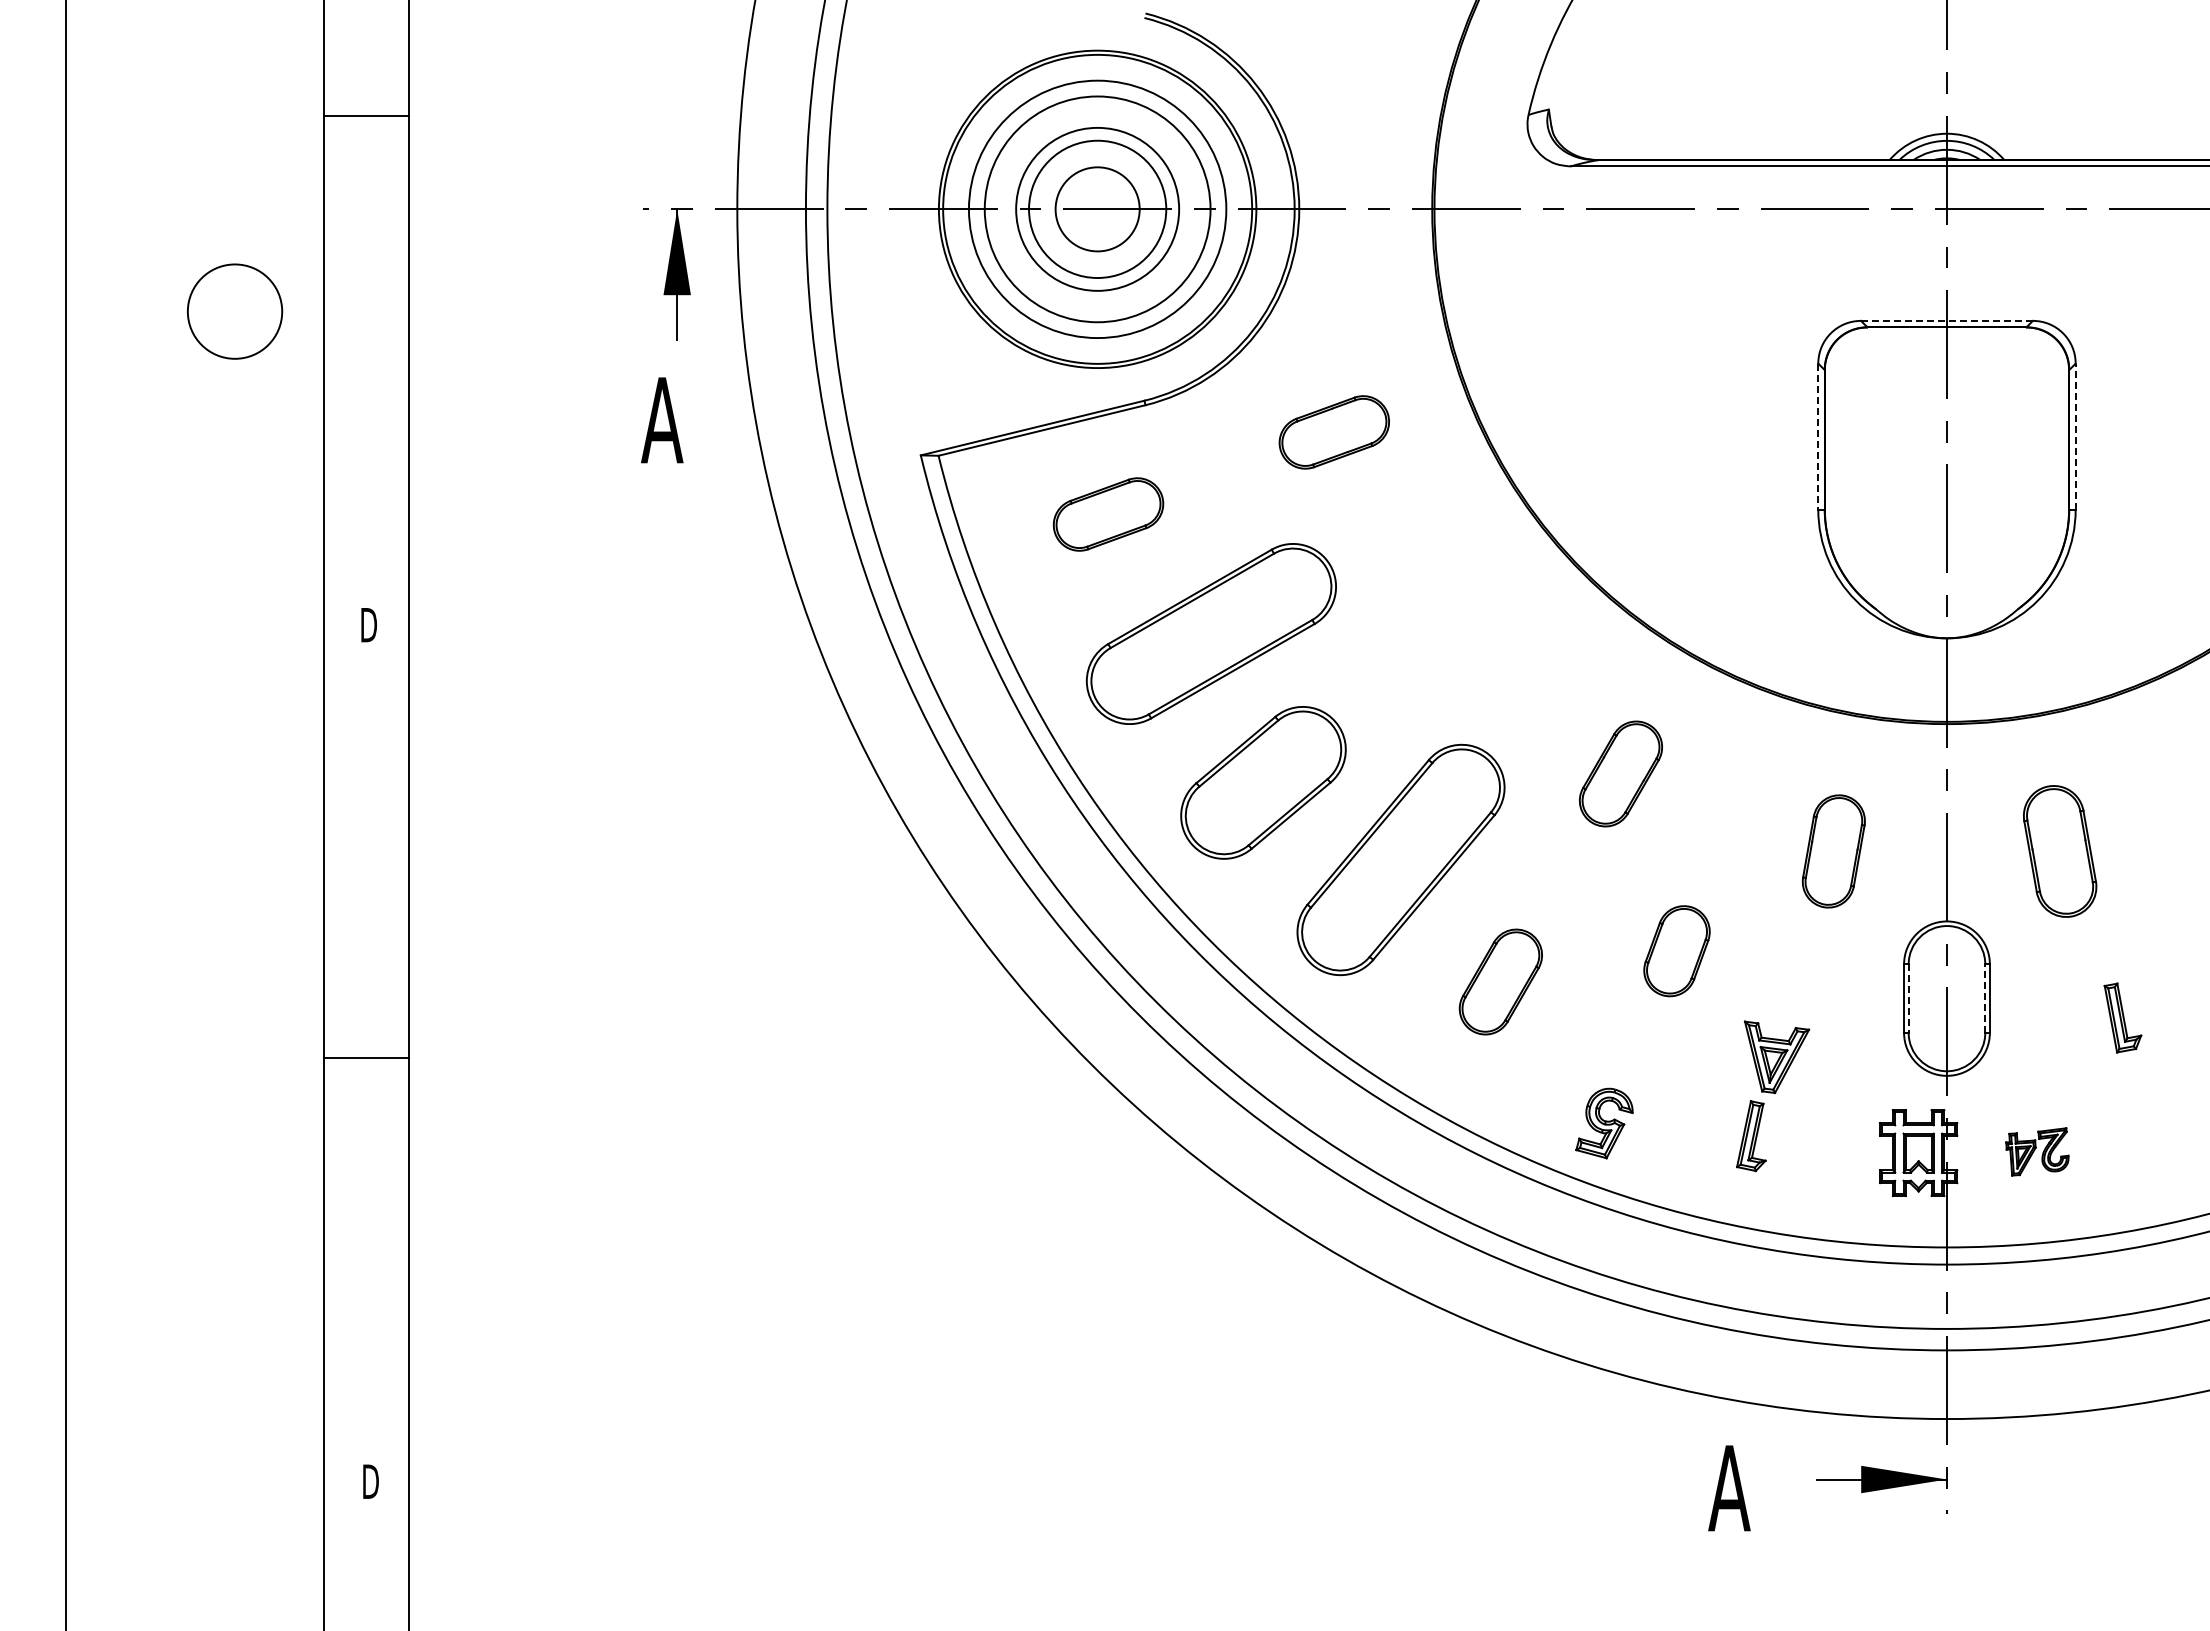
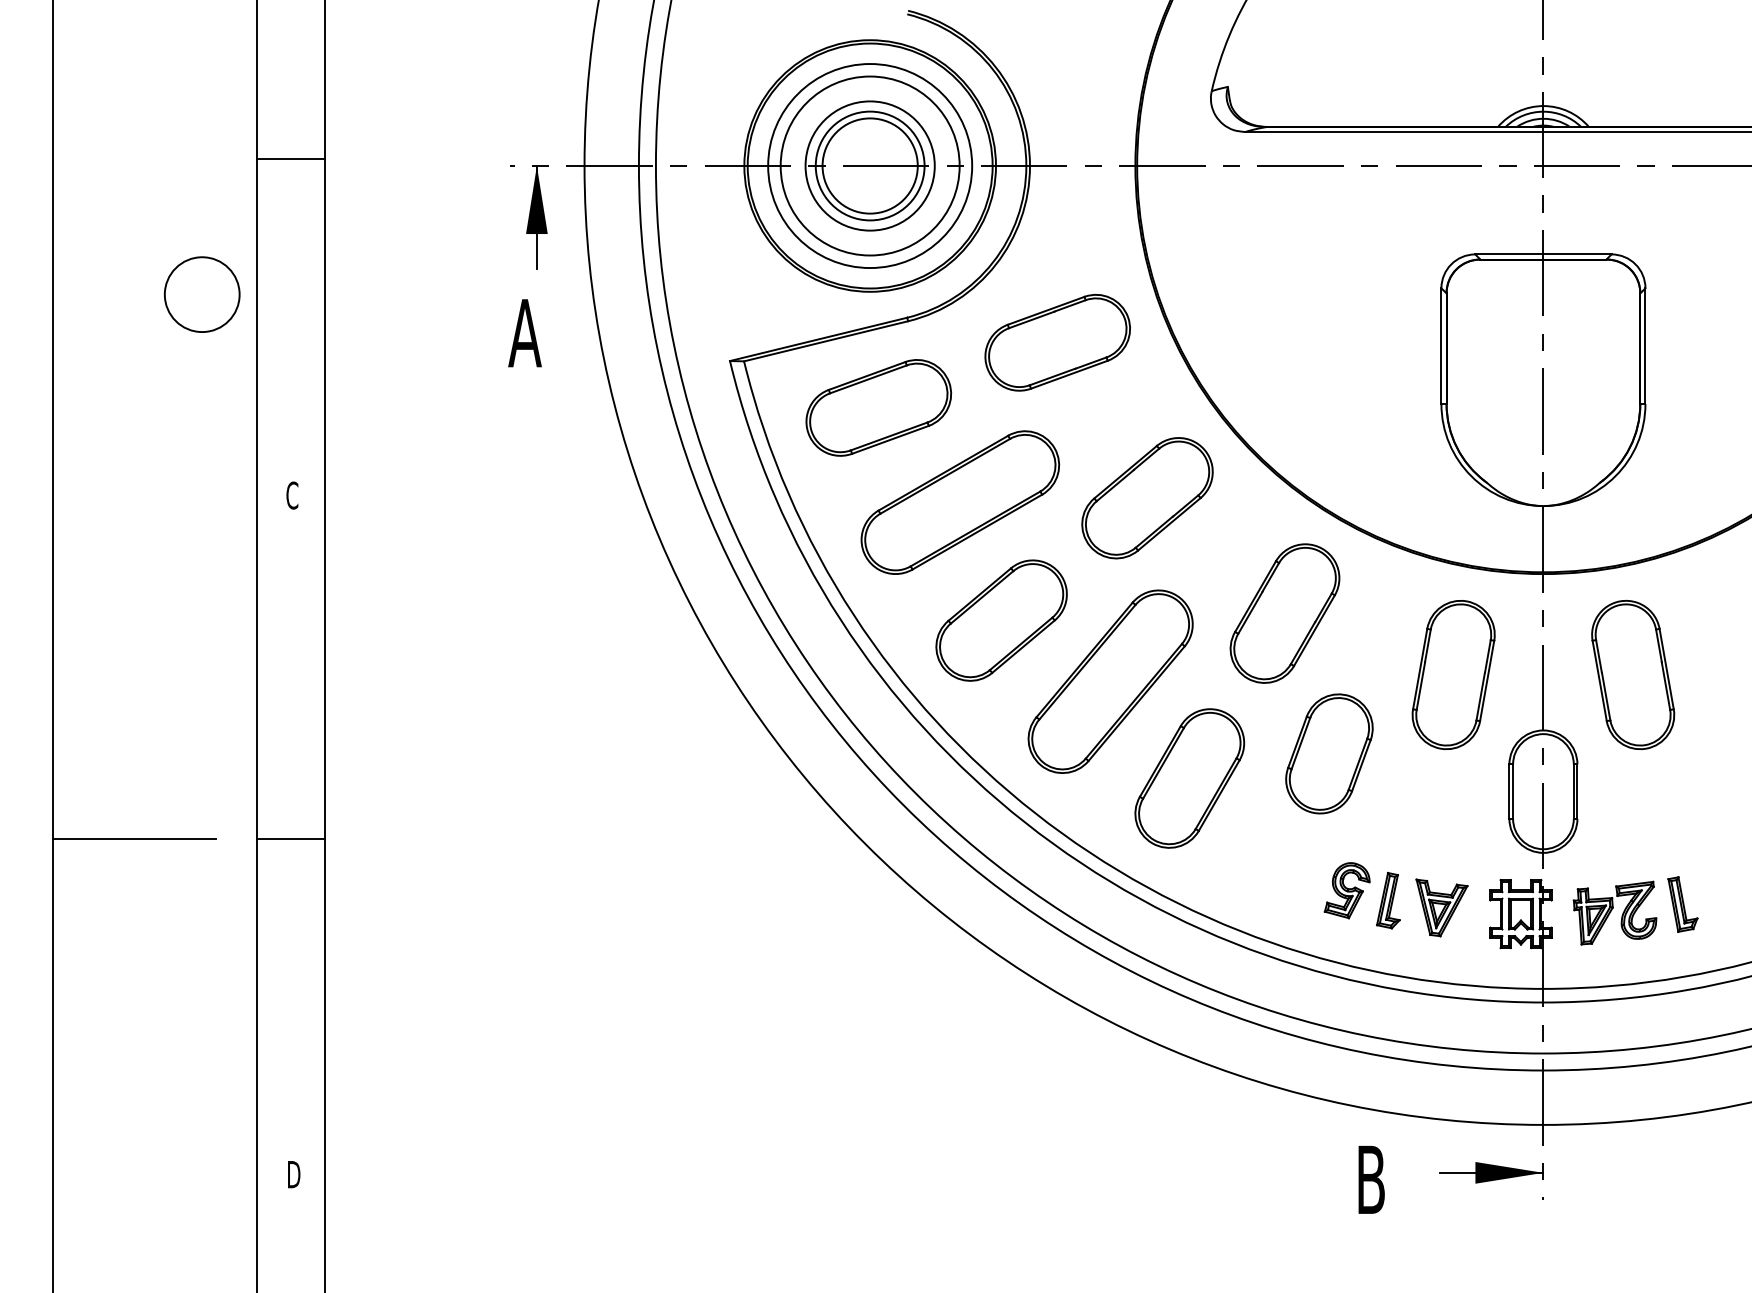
line: (366, 116) -> (290, 158), moved
circle: (1097, 209) -> (870, 166), size x1.43
circle: (235, 311) -> (202, 294), moved
line: (1946, 320) -> (1543, 254), dashed -> solid
part: (1334, 432) -> (1057, 342), size x1.67
line: (2075, 436) -> (1645, 346), dashed -> solid
line: (1818, 437) -> (1441, 346), dashed -> solid
part: (1108, 514) -> (878, 407), size x1.67
text: (368, 624) -> (292, 495), D -> C
part: (1447, 628) -> (1147, 498), added
part: (1620, 773) -> (1284, 613), size x1.67
part: (1833, 851) -> (1453, 675), size x1.67
part: (2059, 851) -> (1632, 675), size x1.43
part: (1676, 951) -> (1329, 754), size x1.67
part: (1500, 981) -> (1189, 778), size x1.67
line: (1985, 998) -> (1573, 791), dashed -> solid
line: (1908, 999) -> (1512, 792), dashed -> solid
part: (2122, 1017) -> (1682, 904), moved
line: (169, 1057) -> (134, 838), added
part: (1776, 1057) -> (1441, 908), moved
part: (1604, 1123) -> (1347, 890), moved
part: (2037, 1151) -> (1615, 912), size x1.67
text: (1729, 1488) -> (1371, 1179), A -> B

